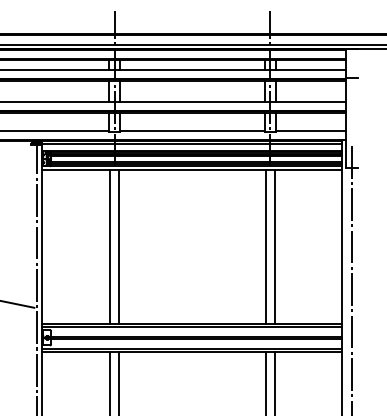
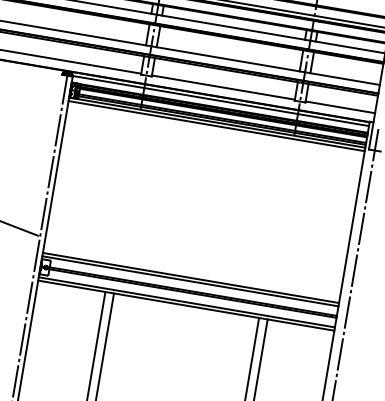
line: (110, 246) -> (123, 187), removed
line: (118, 246) -> (131, 189), removed
line: (266, 246) -> (277, 214), removed
line: (274, 246) -> (285, 215), removed

